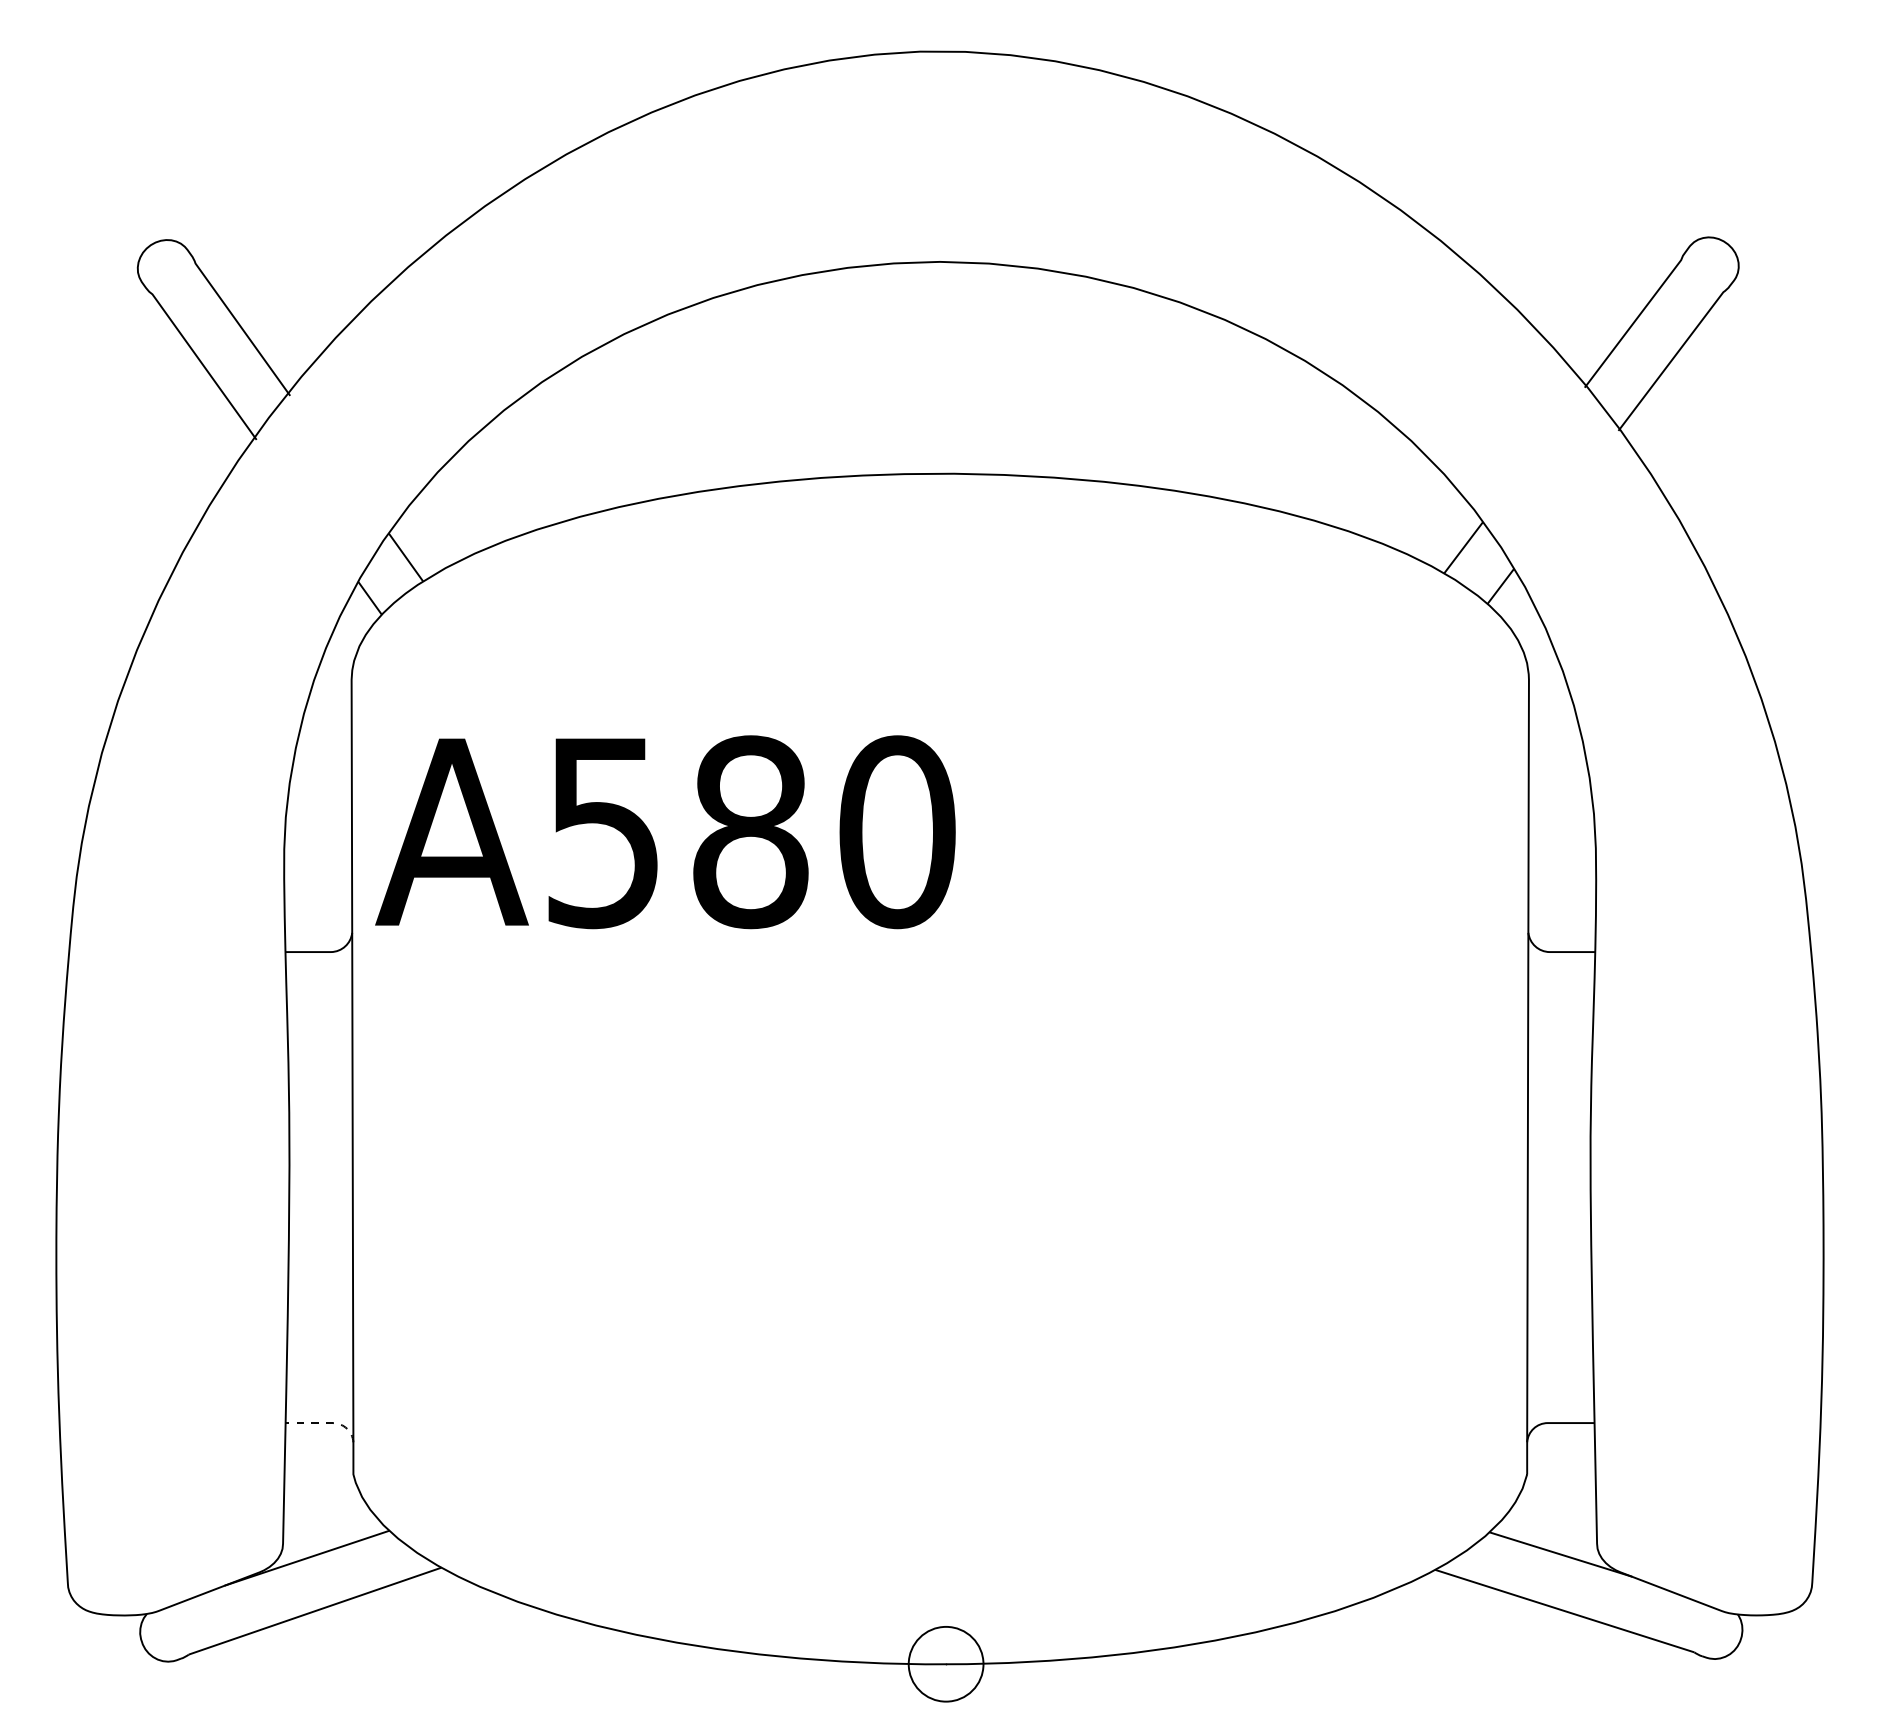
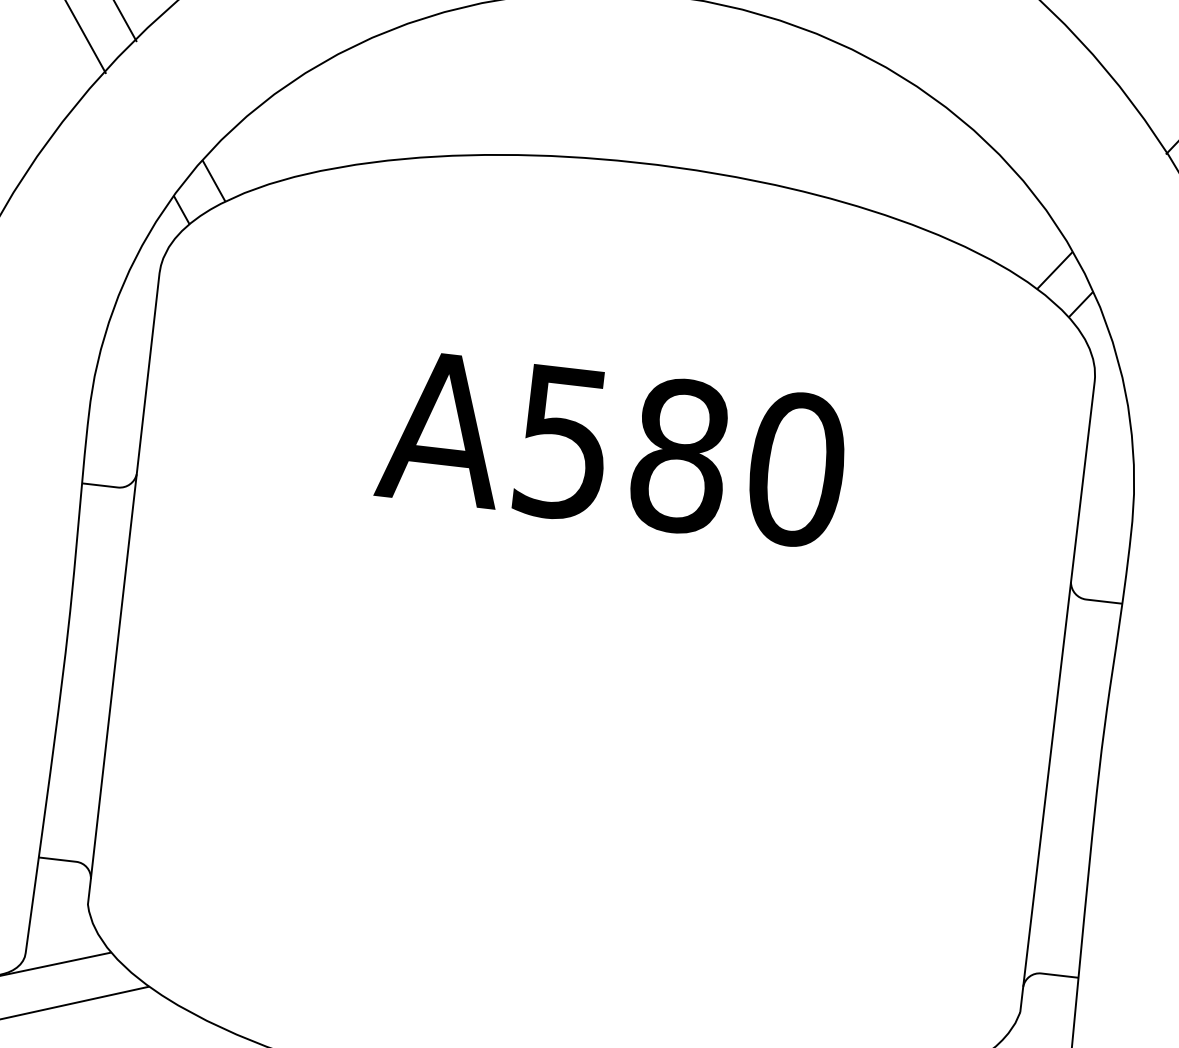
text: (665, 832) -> (612, 448), moved
line: (328, 1423) -> (72, 861), dashed -> solid

